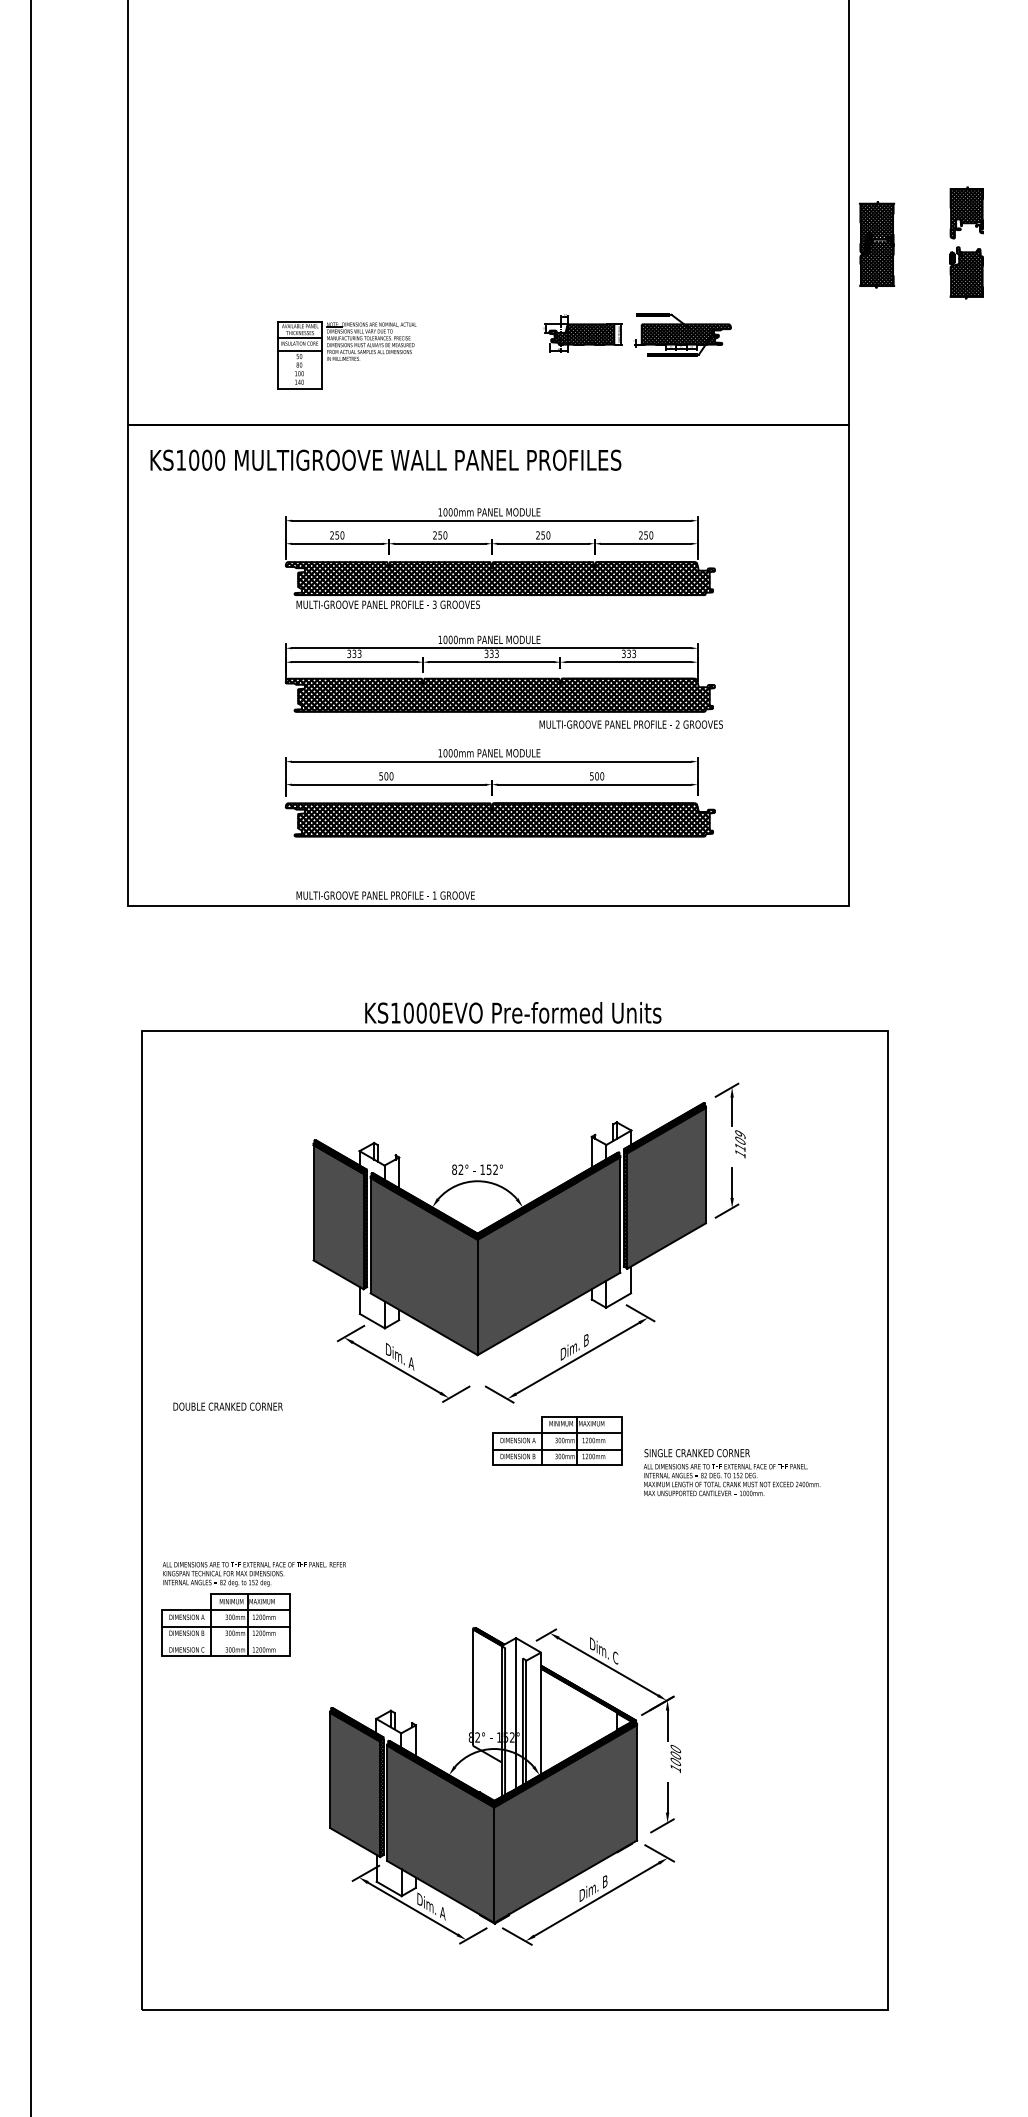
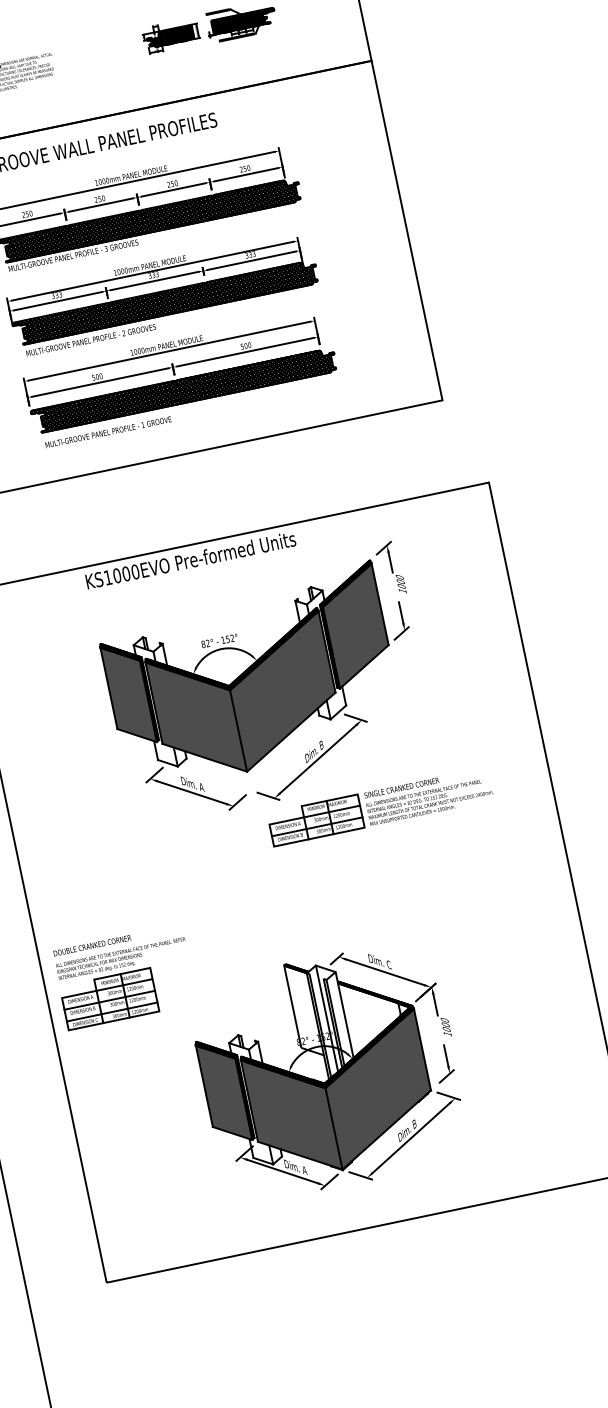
text: (630, 724) -> (90, 340), moved
text: (385, 895) -> (108, 432), moved
text: (513, 1012) -> (190, 559), moved
text: (740, 1141) -> (400, 582), 1109 -> 1000
text: (227, 1406) -> (91, 945), moved
text: (732, 1472) -> (429, 796), moved
line: (225, 1643) -> (111, 1012), added

